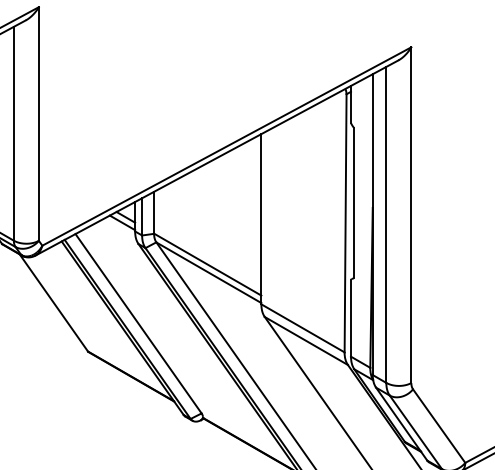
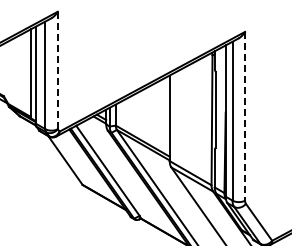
line: (38, 124) -> (57, 70), solid -> dashed
line: (412, 215) -> (245, 116), solid -> dashed

